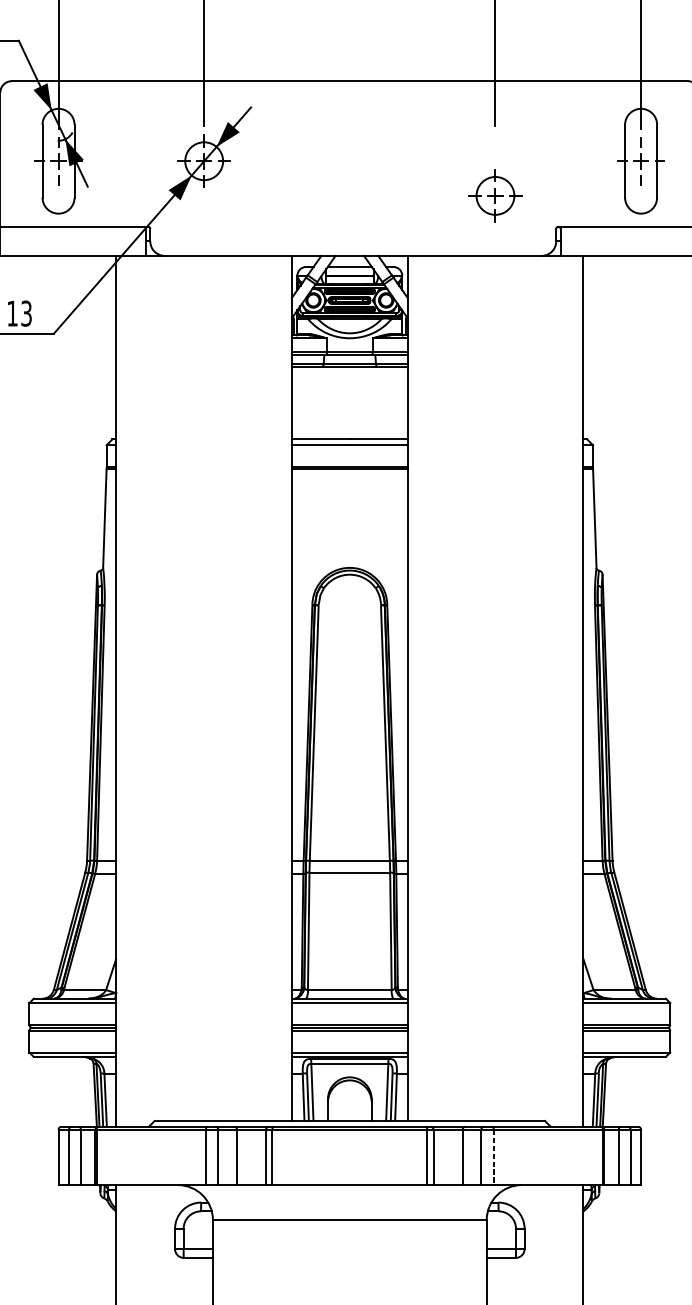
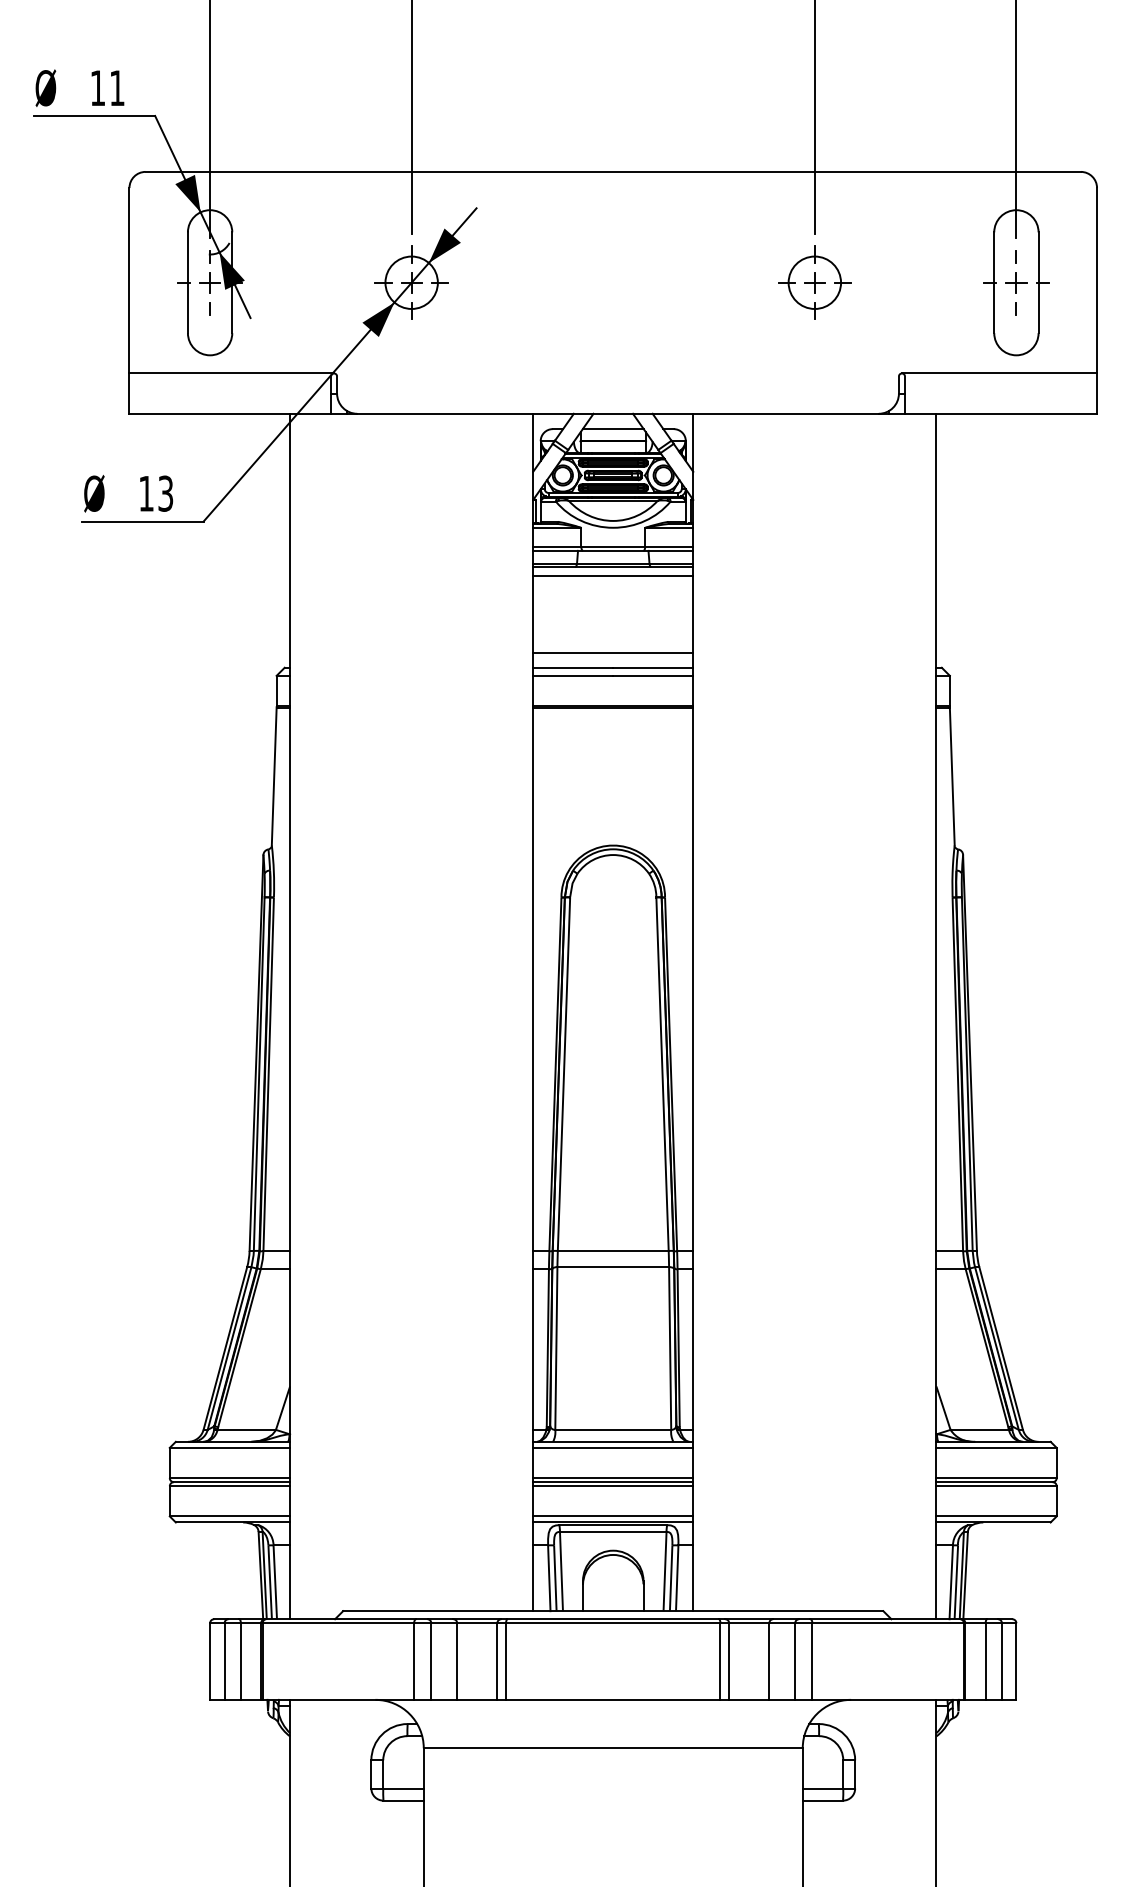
part: (495, 195) -> (814, 282), moved
line: (350, 373) -> (613, 576), added
line: (350, 429) -> (613, 653), added
line: (493, 1158) -> (812, 1662), dashed -> solid

